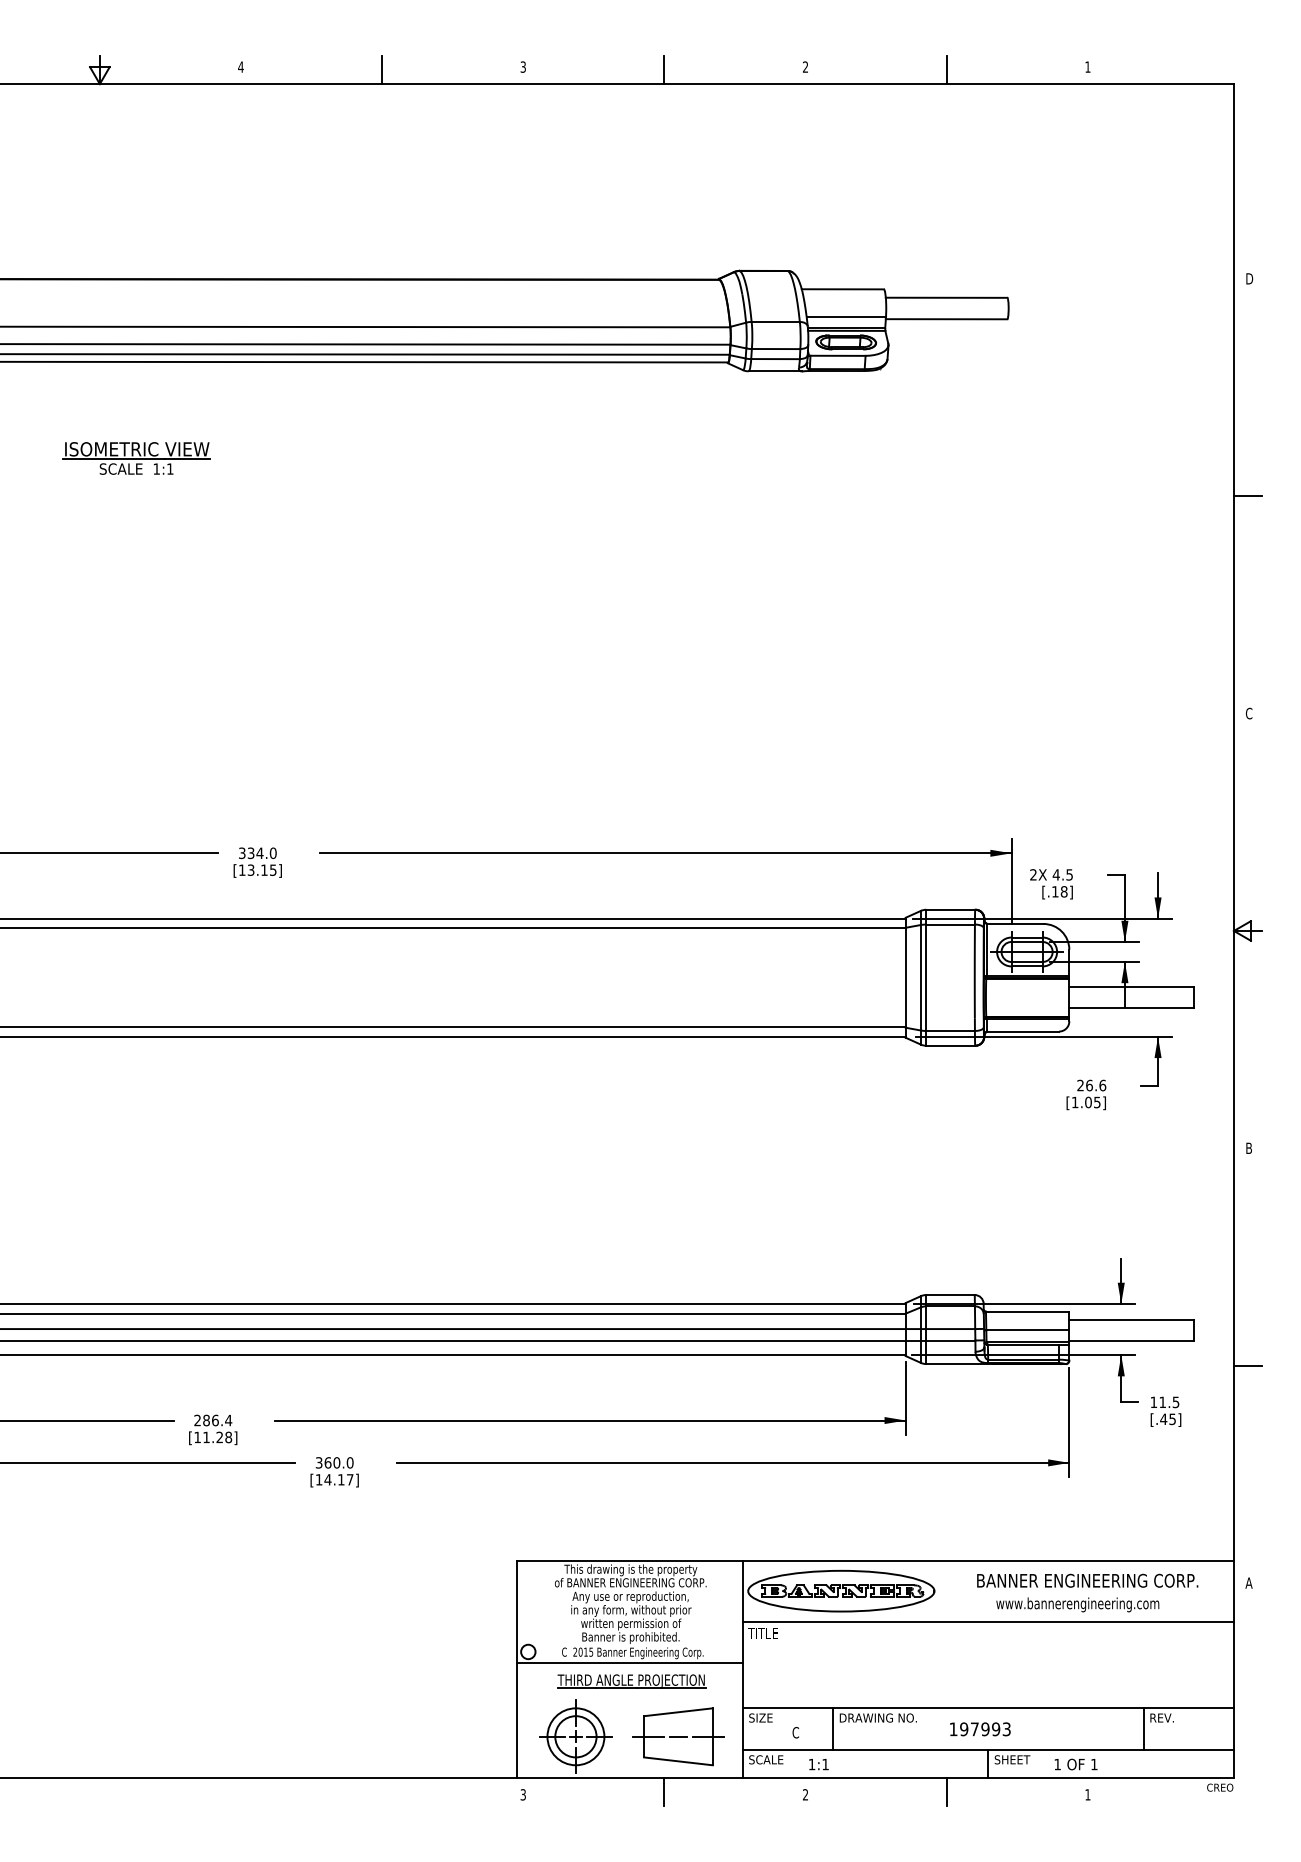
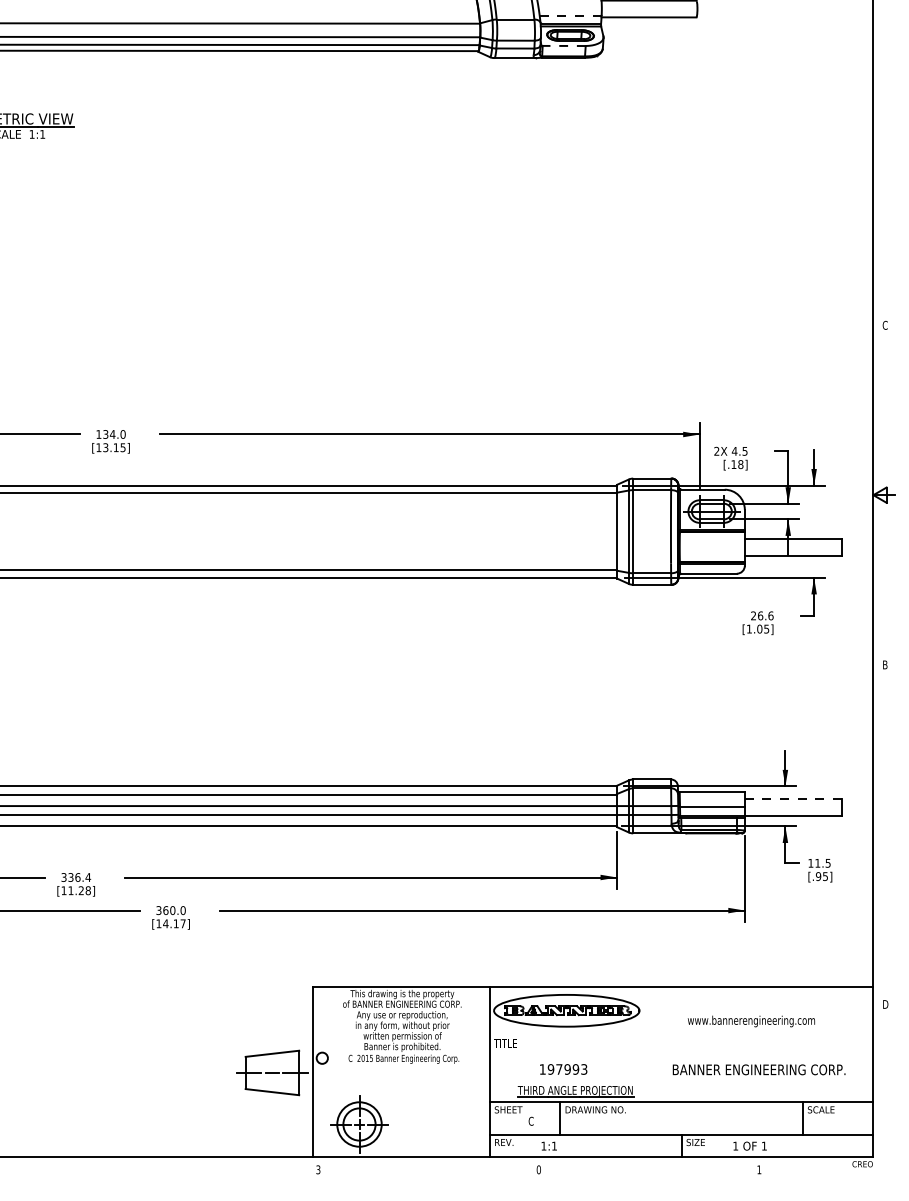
line: (846, 317) -> (570, 16), solid -> dashed
line: (838, 355) -> (564, 45), solid -> dashed
line: (1247, 496) -> (883, 155), removed
text: (242, 853) -> (99, 434), 334.0 -> 134.0
line: (1132, 1320) -> (794, 799), solid -> dashed
line: (1247, 1365) -> (883, 834), removed
text: (1163, 1419) -> (818, 876), [.45] -> [.95]
text: (201, 1420) -> (67, 877), 286.4 -> 336.4
text: (1087, 1580) -> (759, 1069), moved
text: (1249, 1582) -> (885, 1004), A -> D
line: (987, 1622) -> (680, 1035), removed
line: (629, 1662) -> (401, 1066), removed
part: (631, 1681) -> (575, 1091), moved
text: (770, 1717) -> (511, 1109), SIZE -> SHEET
text: (1167, 1717) -> (821, 1109), REV. -> SCALE
text: (980, 1729) -> (563, 1069), moved
part: (678, 1736) -> (272, 1072), moved
text: (766, 1759) -> (508, 1142), SCALE -> REV.
text: (1016, 1759) -> (703, 1142), SHEET -> SIZE
line: (664, 1791) -> (428, 1167), removed
line: (946, 1791) -> (648, 1167), removed
text: (805, 1794) -> (538, 1169), 2 -> 0

